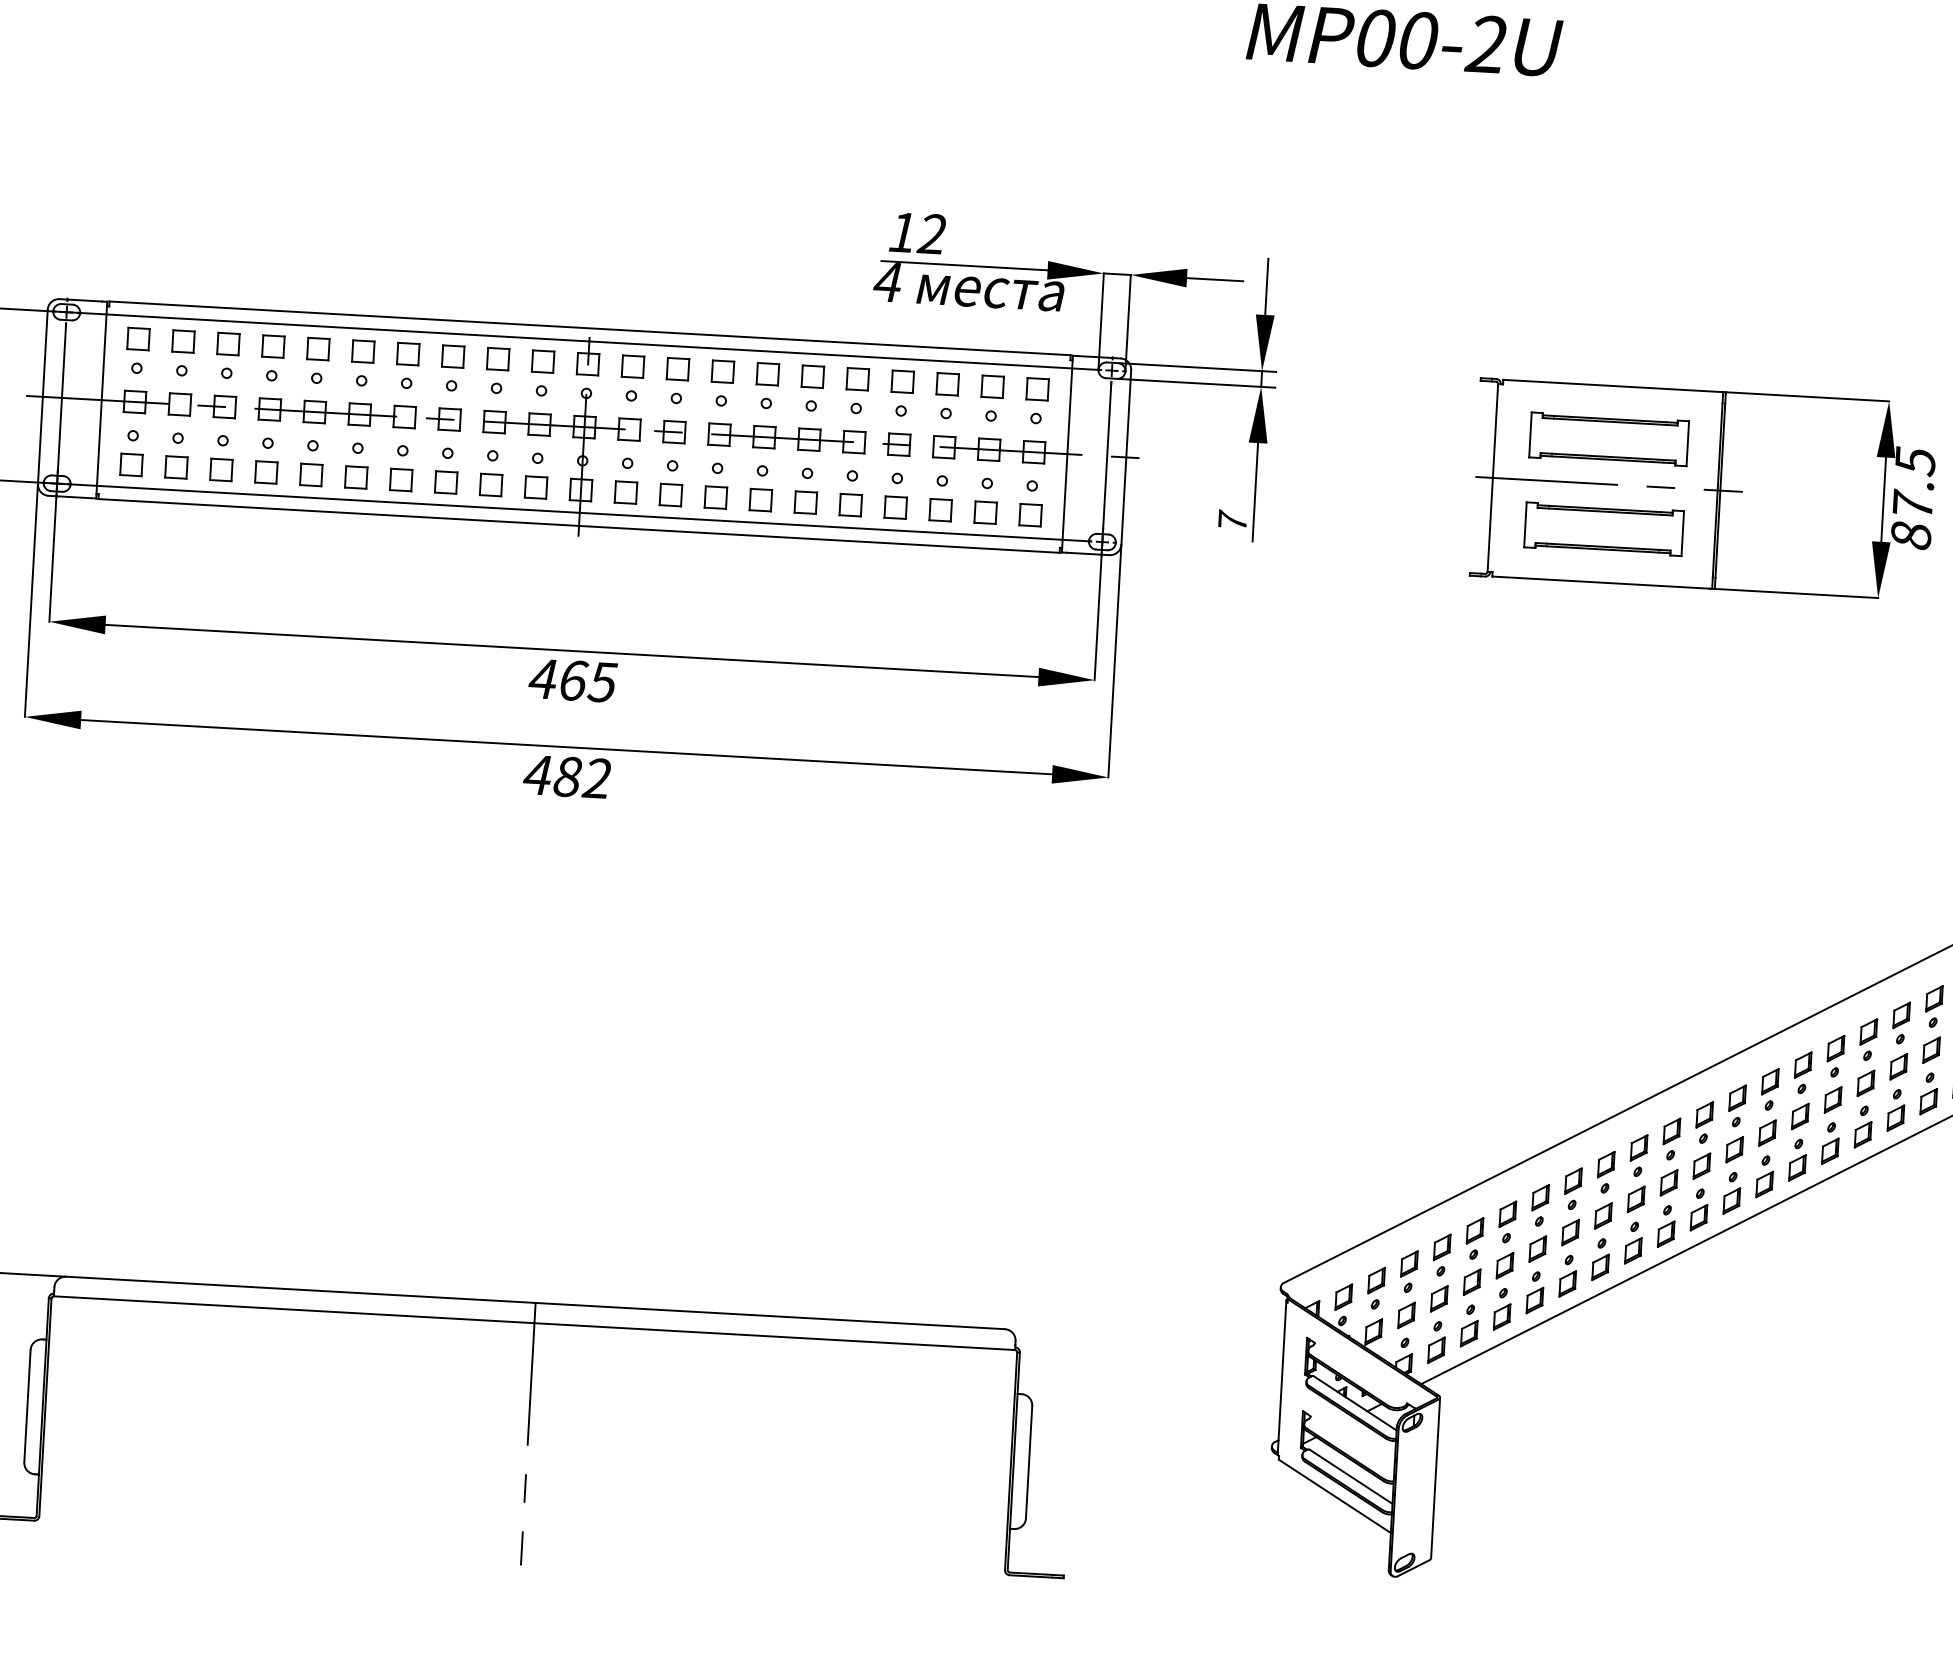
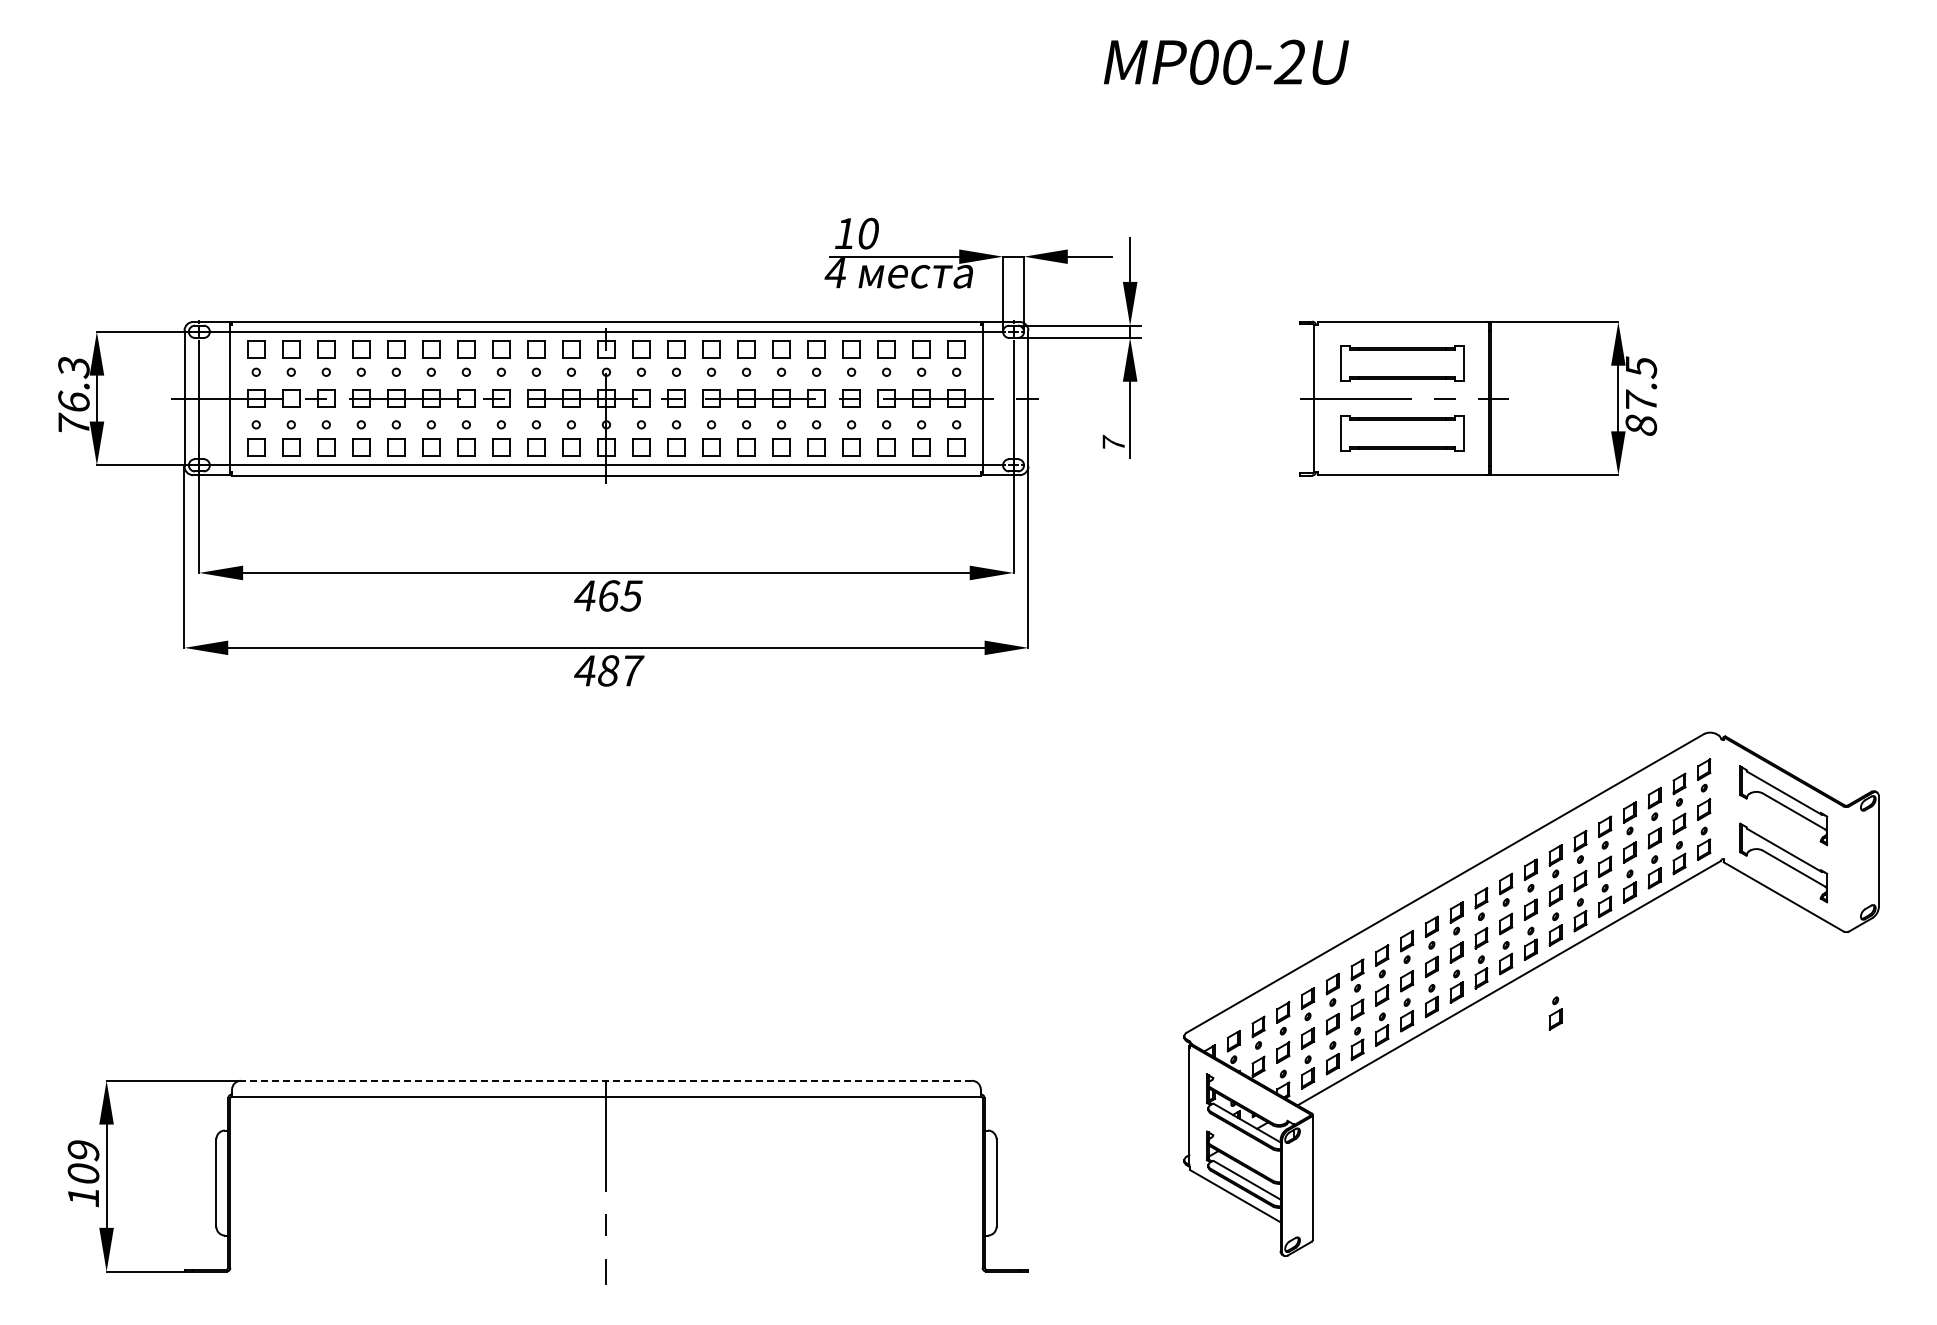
text: (931, 233) -> (867, 233), 12 -> 10
text: (598, 778) -> (632, 670), 482 -> 487
part: (1758, 1284) -> (1555, 1013), added
line: (535, 1302) -> (606, 1080), solid -> dashed

